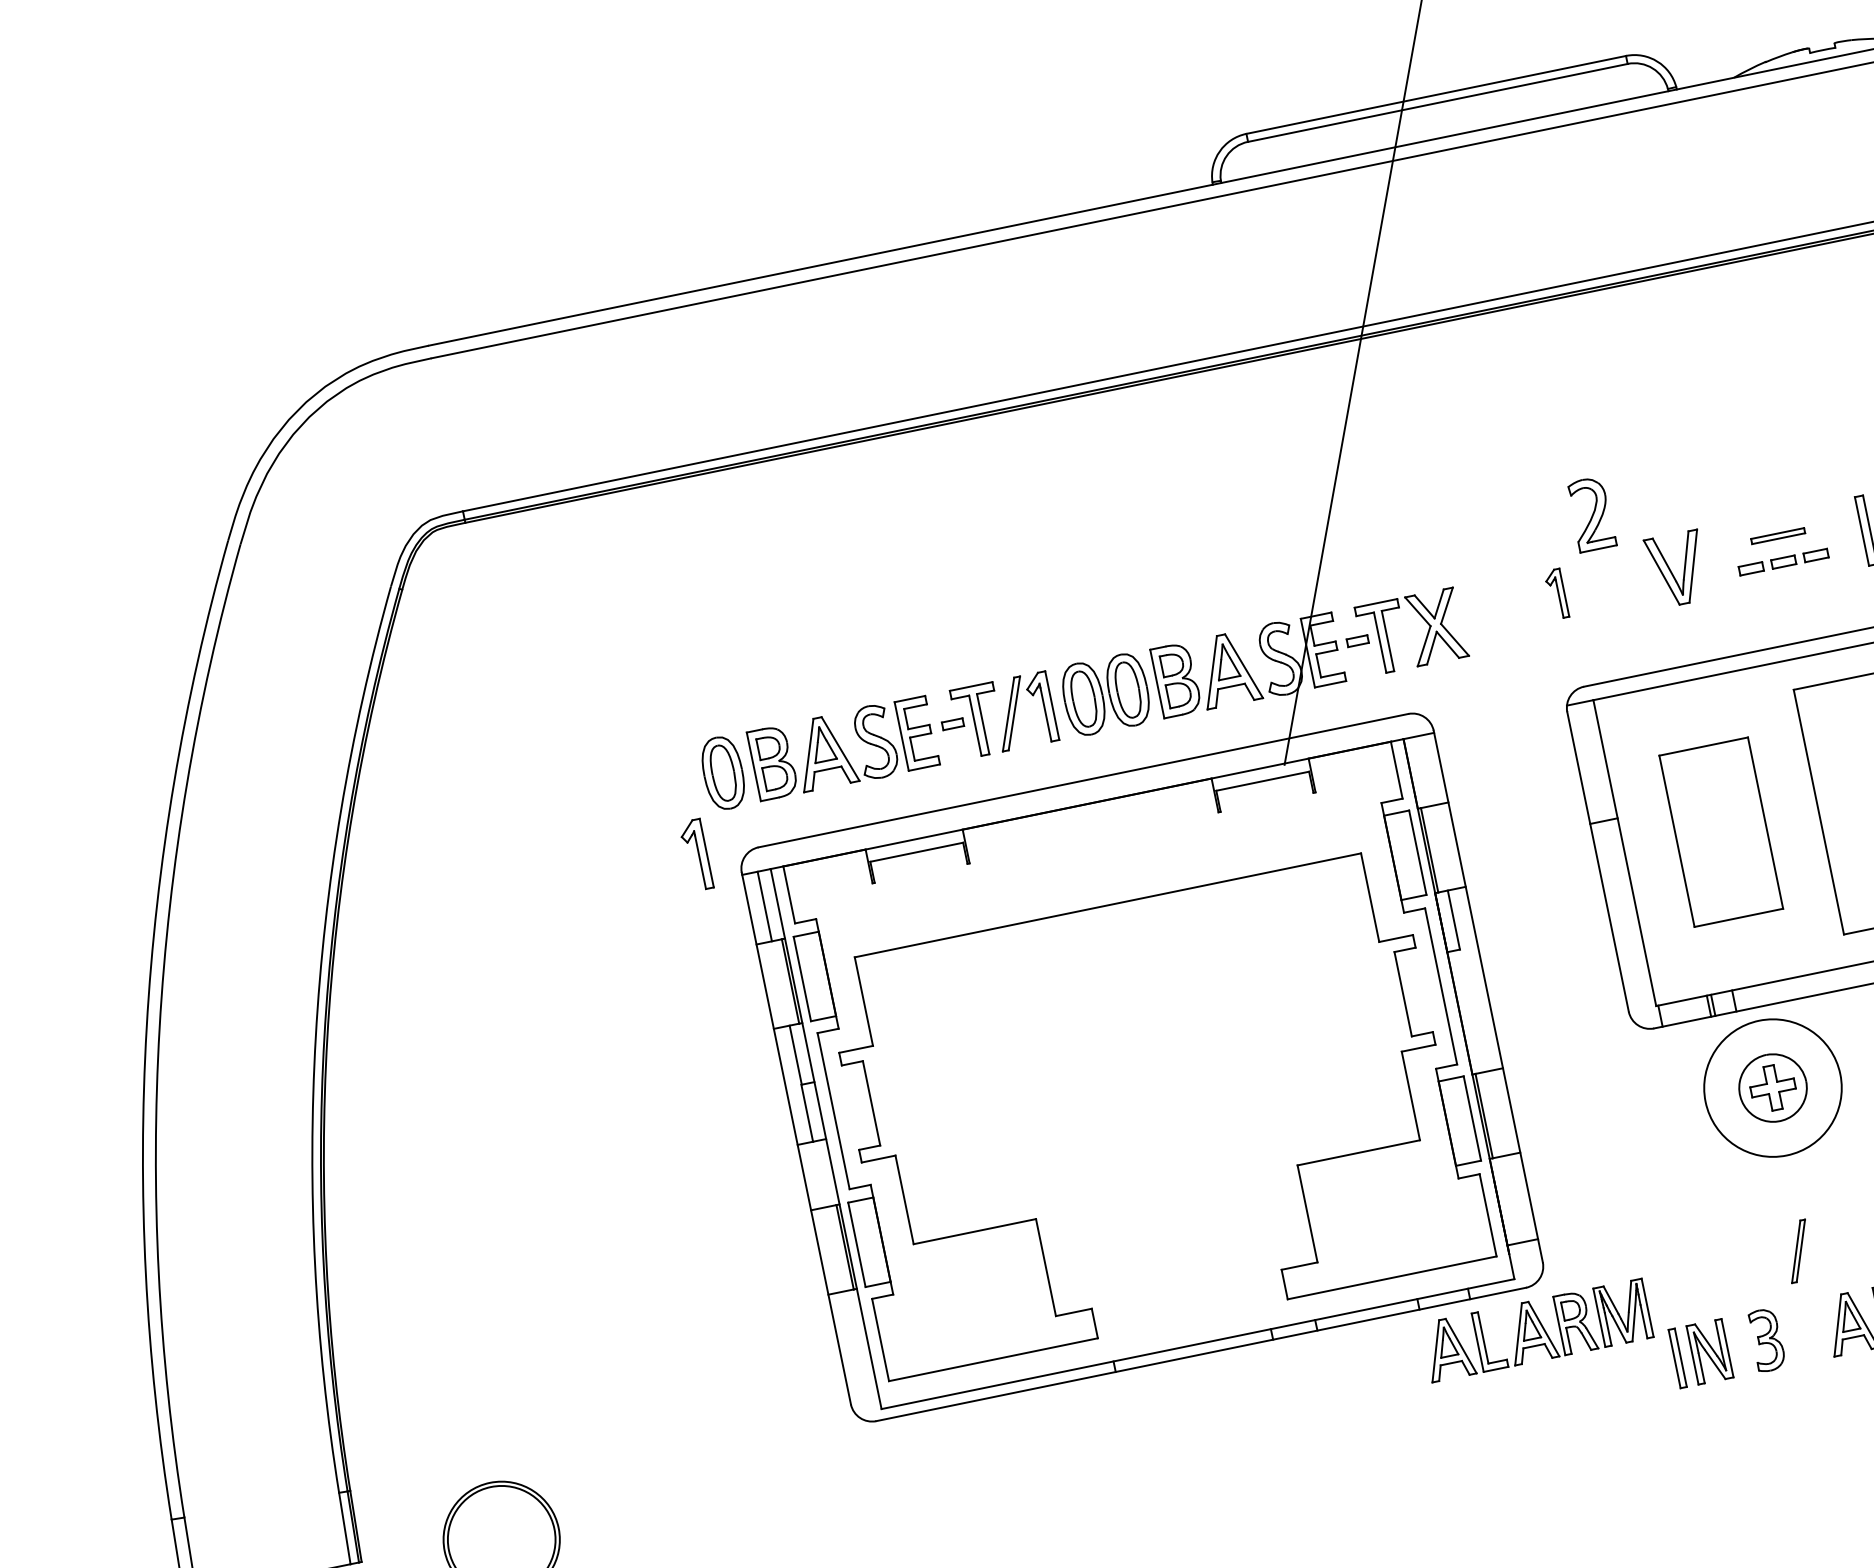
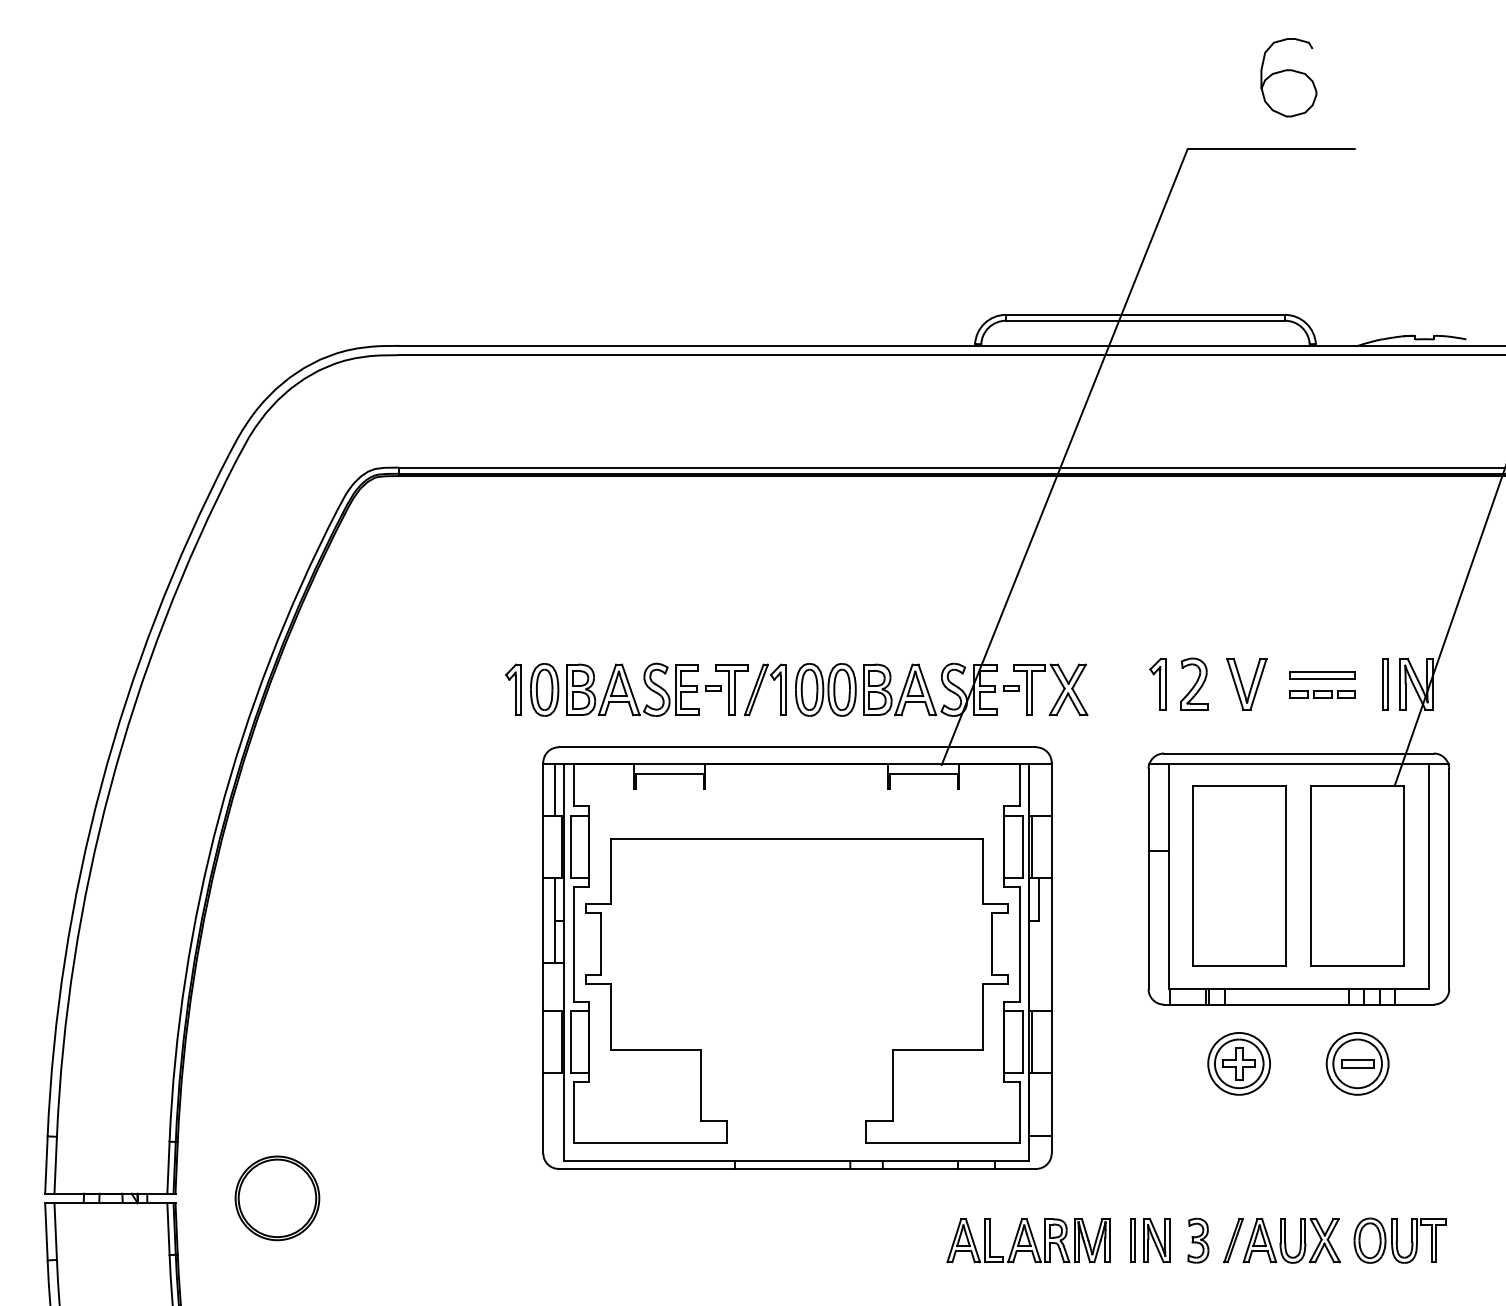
part: (1591, 513) -> (1194, 683), moved
part: (1777, 536) -> (1322, 675), size x1.67
part: (1555, 594) -> (1157, 684), size x1.43
part: (1720, 831) -> (1239, 875), size x1.43
part: (695, 854) -> (513, 689), moved
circle: (1773, 1087) -> (1239, 1063), size x0.62
part: (1798, 1251) -> (1233, 1240), moved
part: (1536, 1330) -> (1028, 1240), moved

